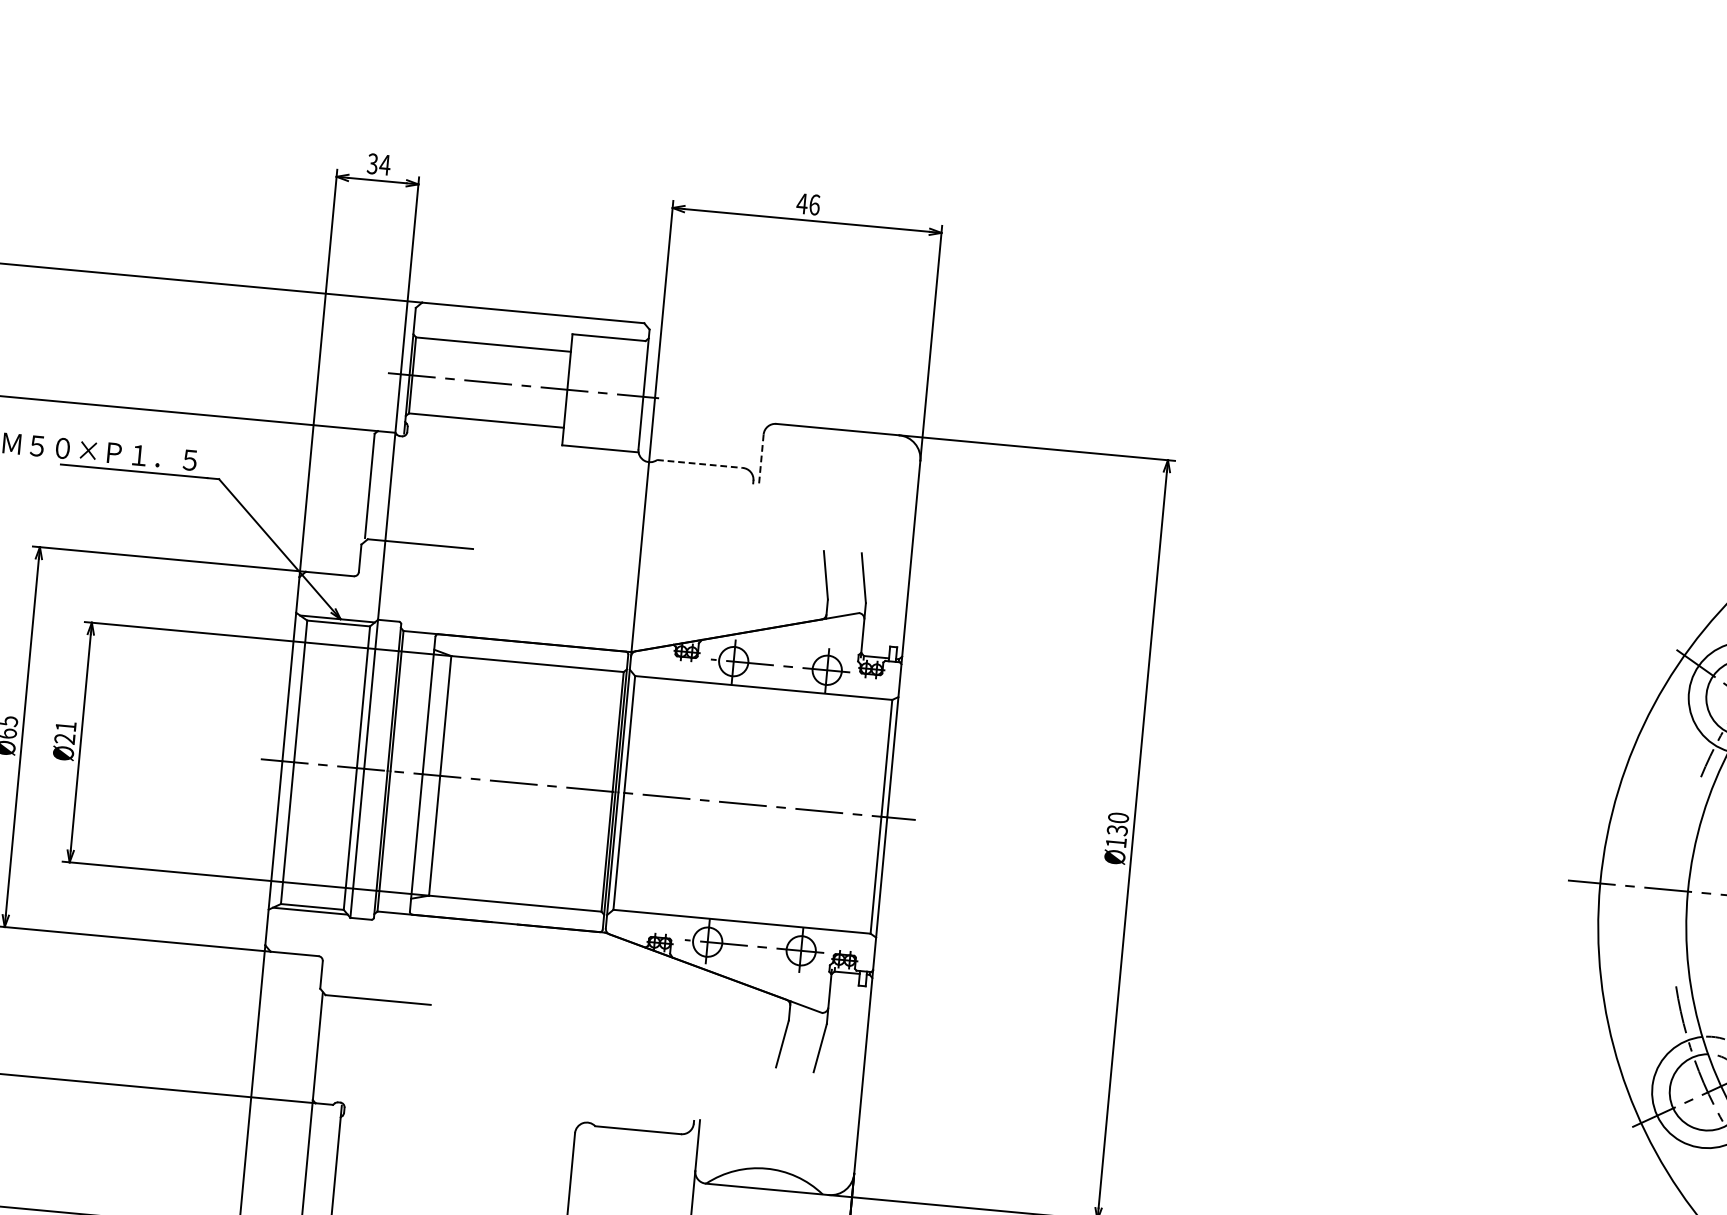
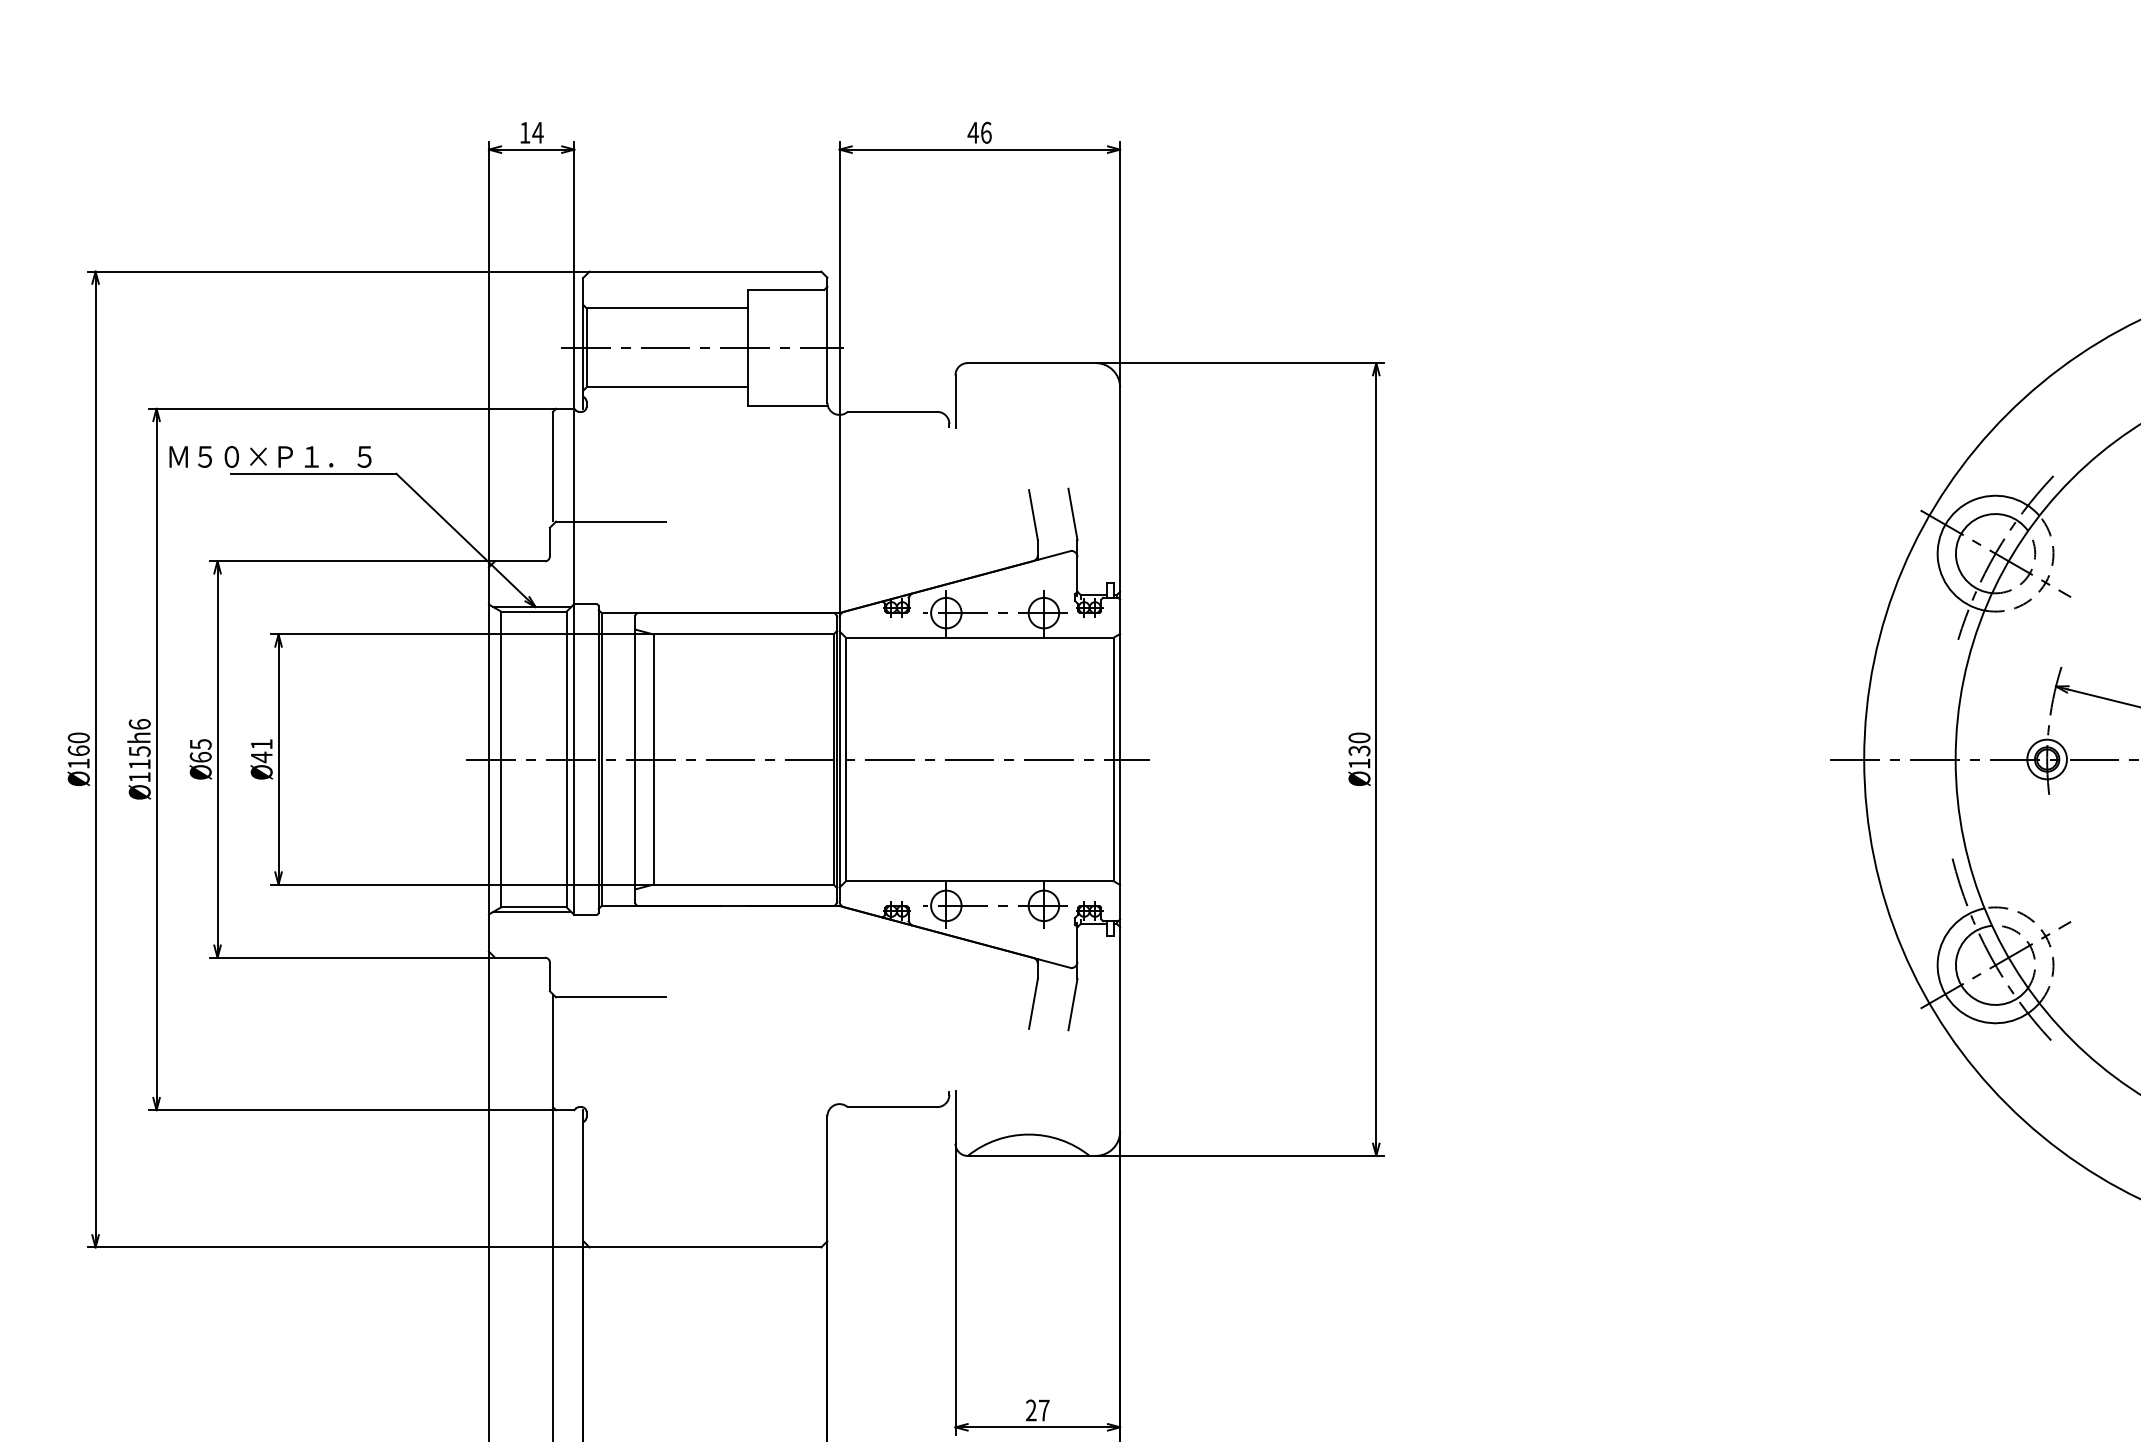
text: (372, 163) -> (524, 132), 34 -> 14
line: (761, 459) -> (955, 401), dashed -> solid
line: (700, 463) -> (892, 411), dashed -> solid
text: (64, 739) -> (261, 757), Ø21 -> Ø41

